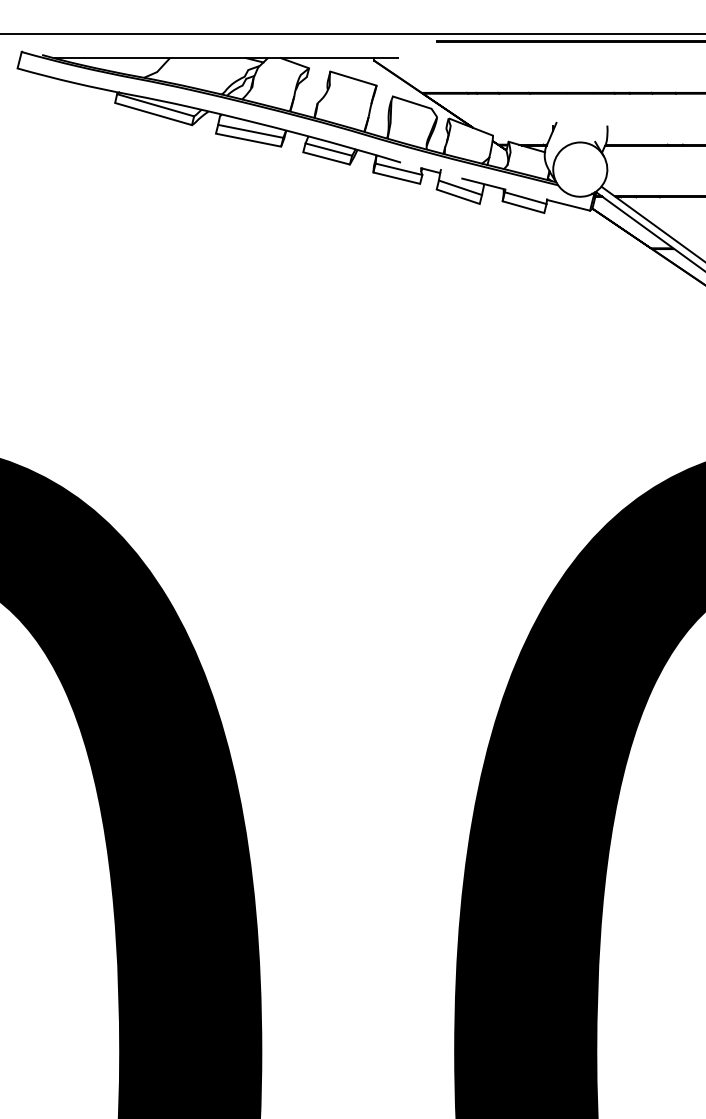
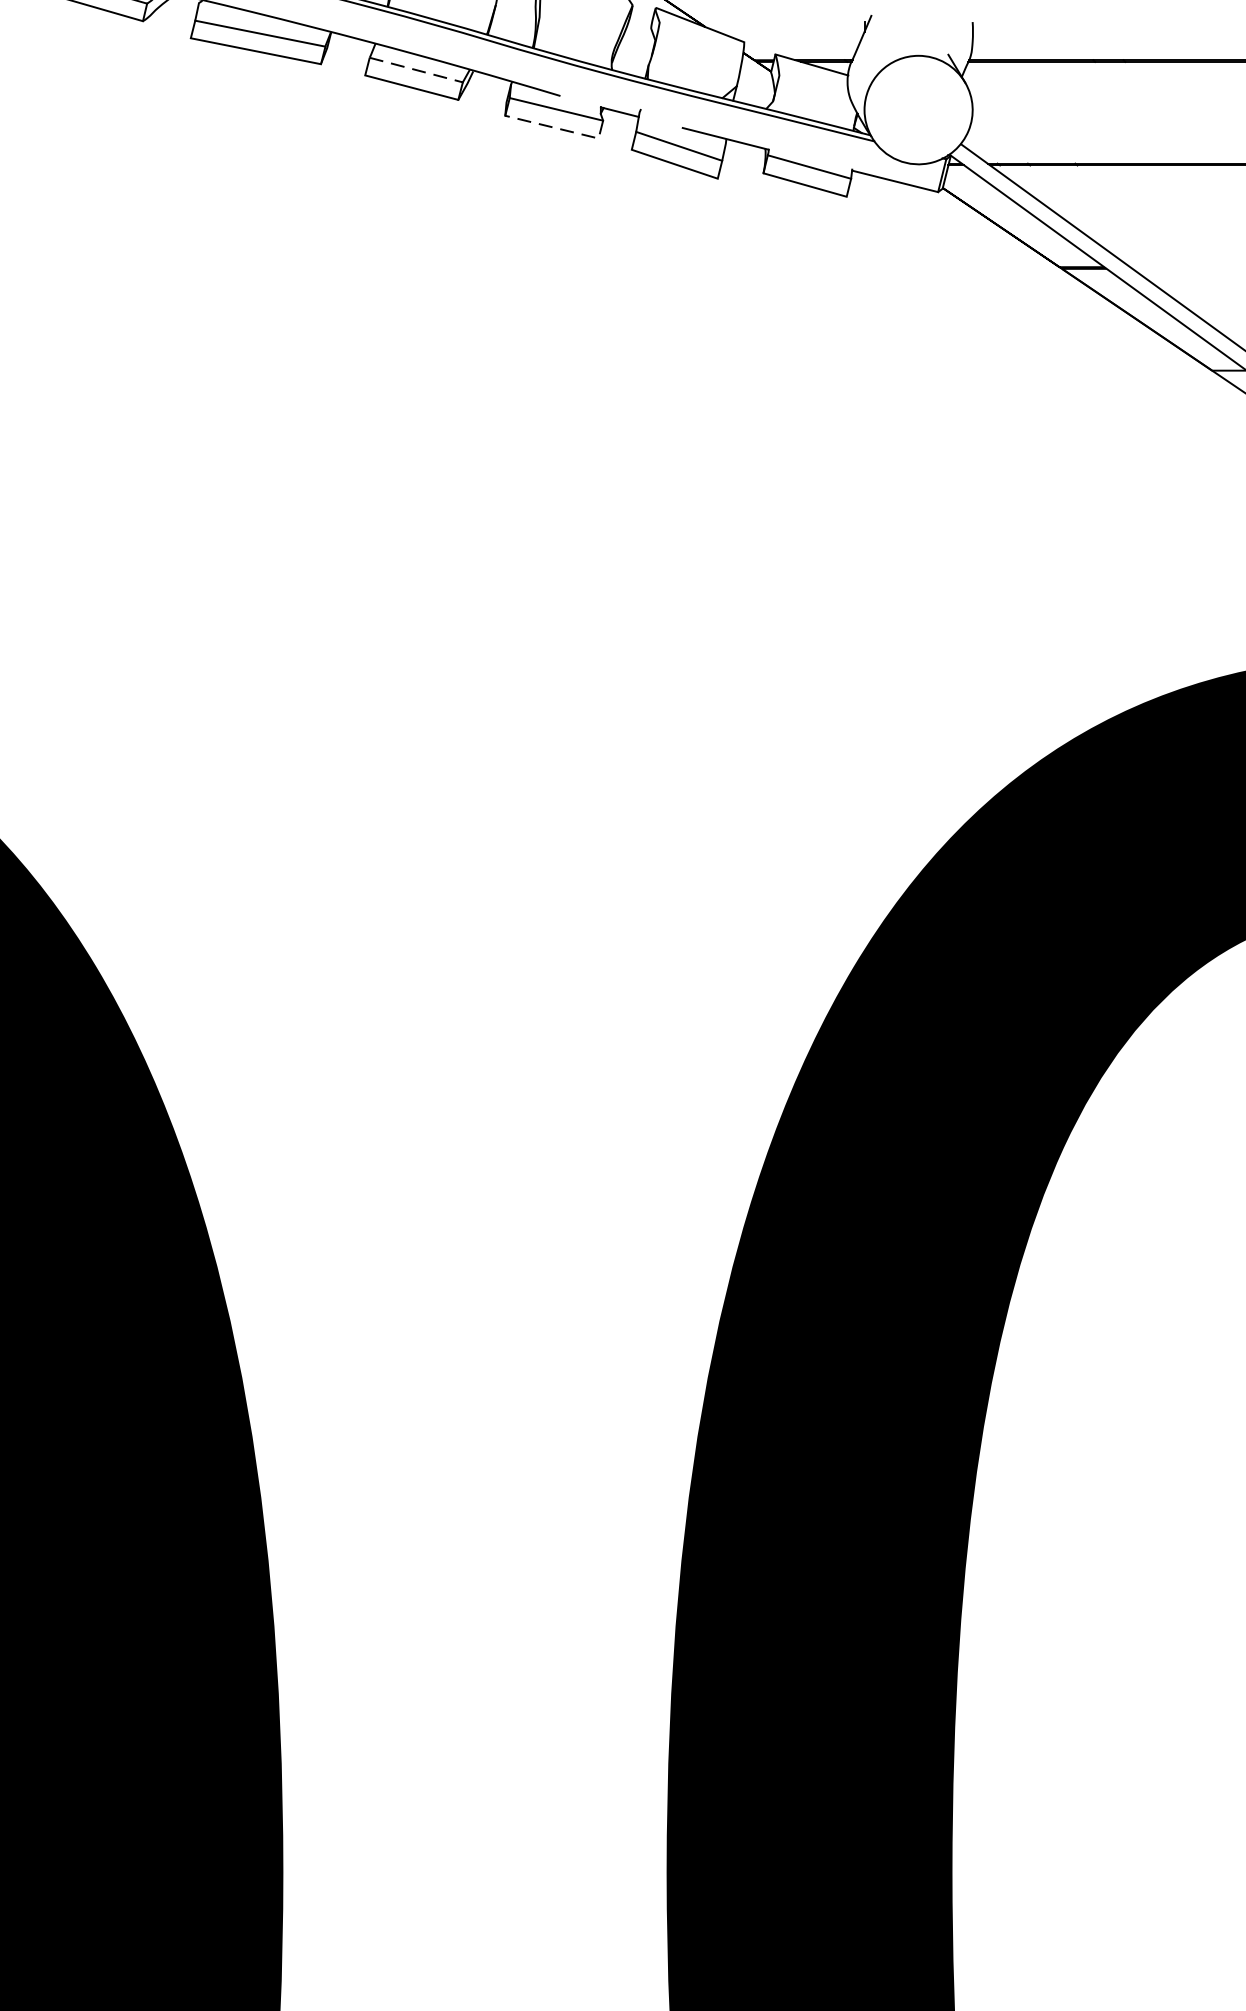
line: (329, 149) -> (417, 69), solid -> dashed
line: (402, 179) -> (563, 129), solid -> dashed

